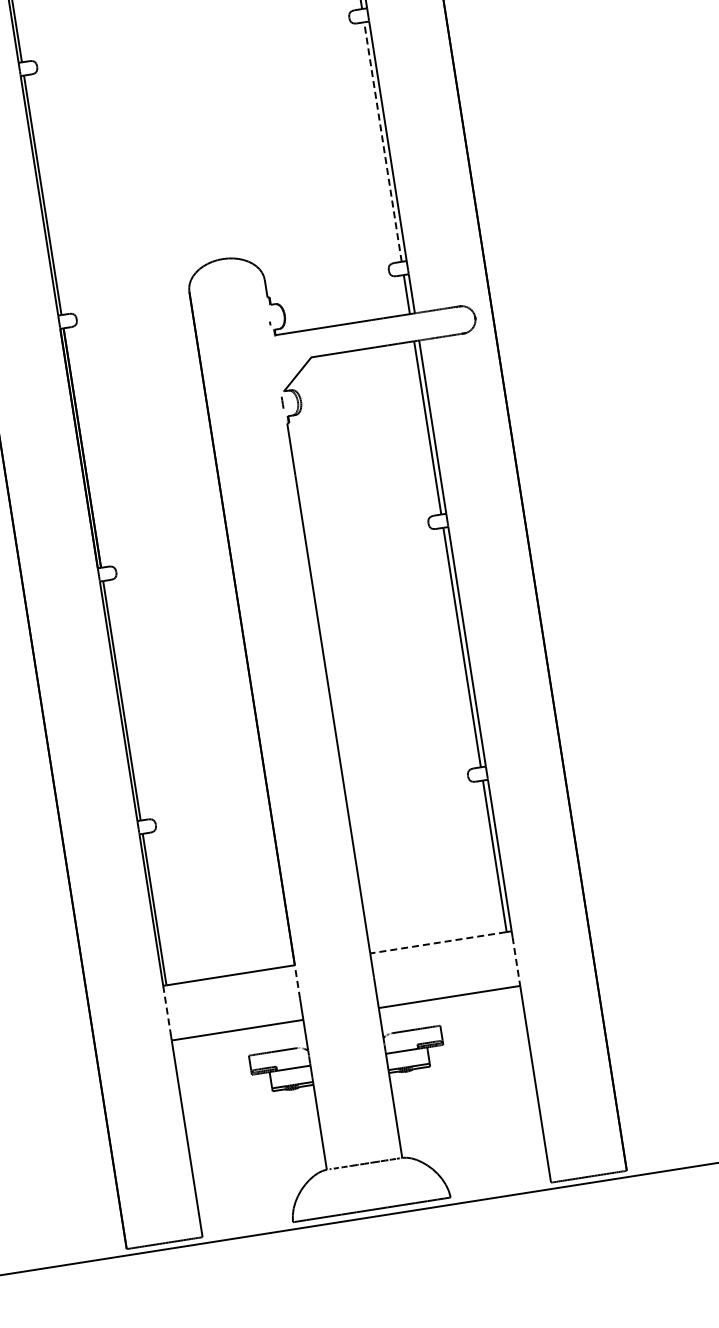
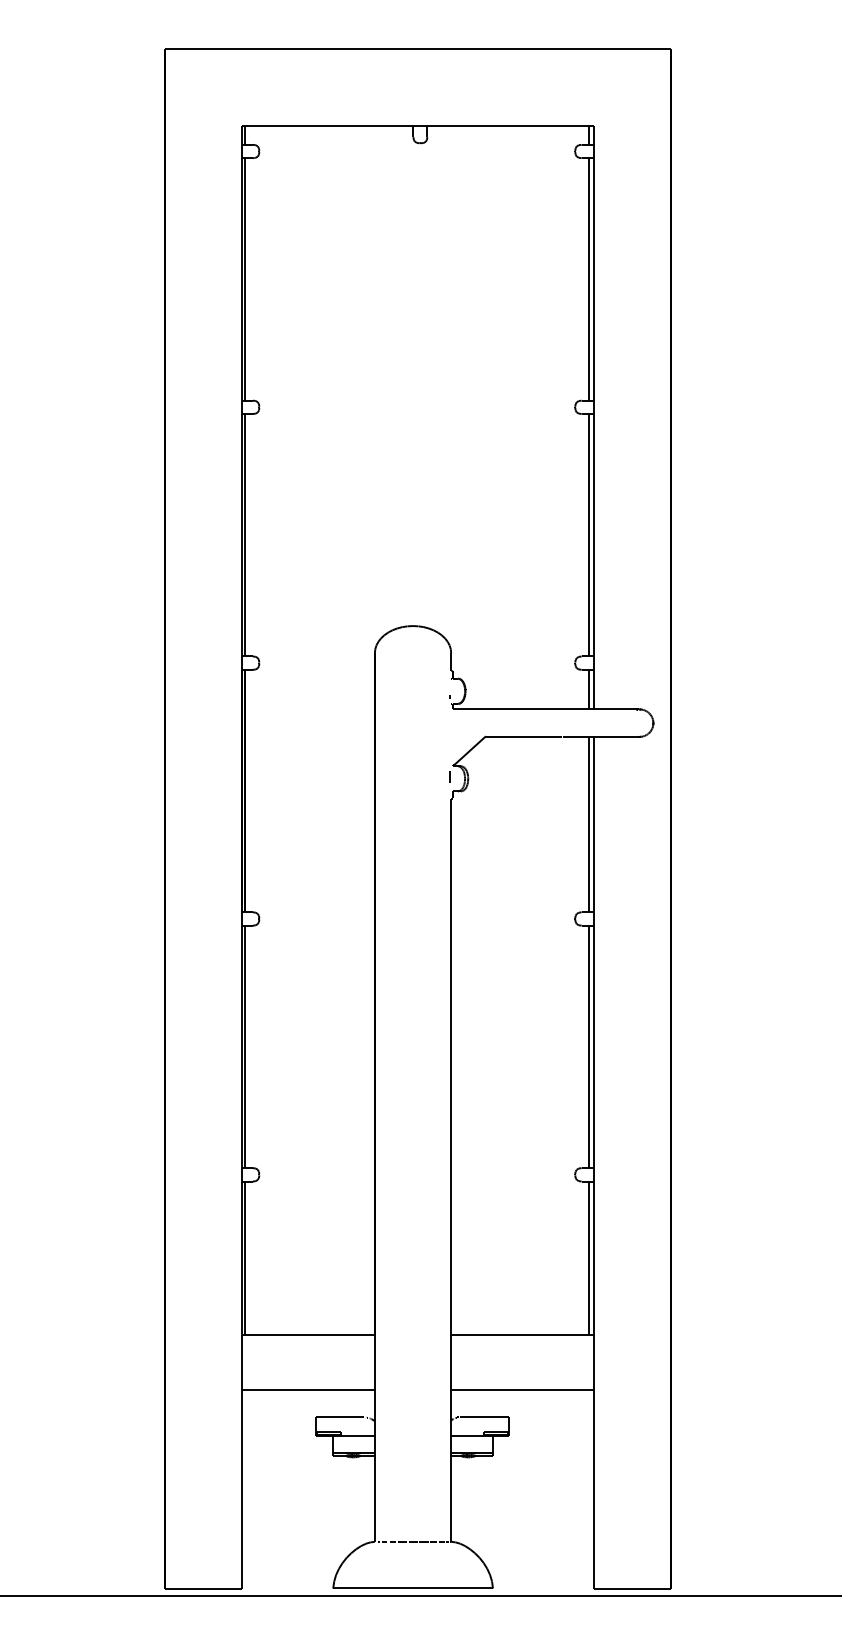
line: (383, 141) -> (589, 534), dashed -> solid
line: (437, 942) -> (519, 1334), dashed -> solid
line: (516, 961) -> (594, 1365), dashed -> solid
line: (297, 981) -> (374, 1351), dashed -> solid
line: (167, 1011) -> (241, 1360), dashed -> solid

